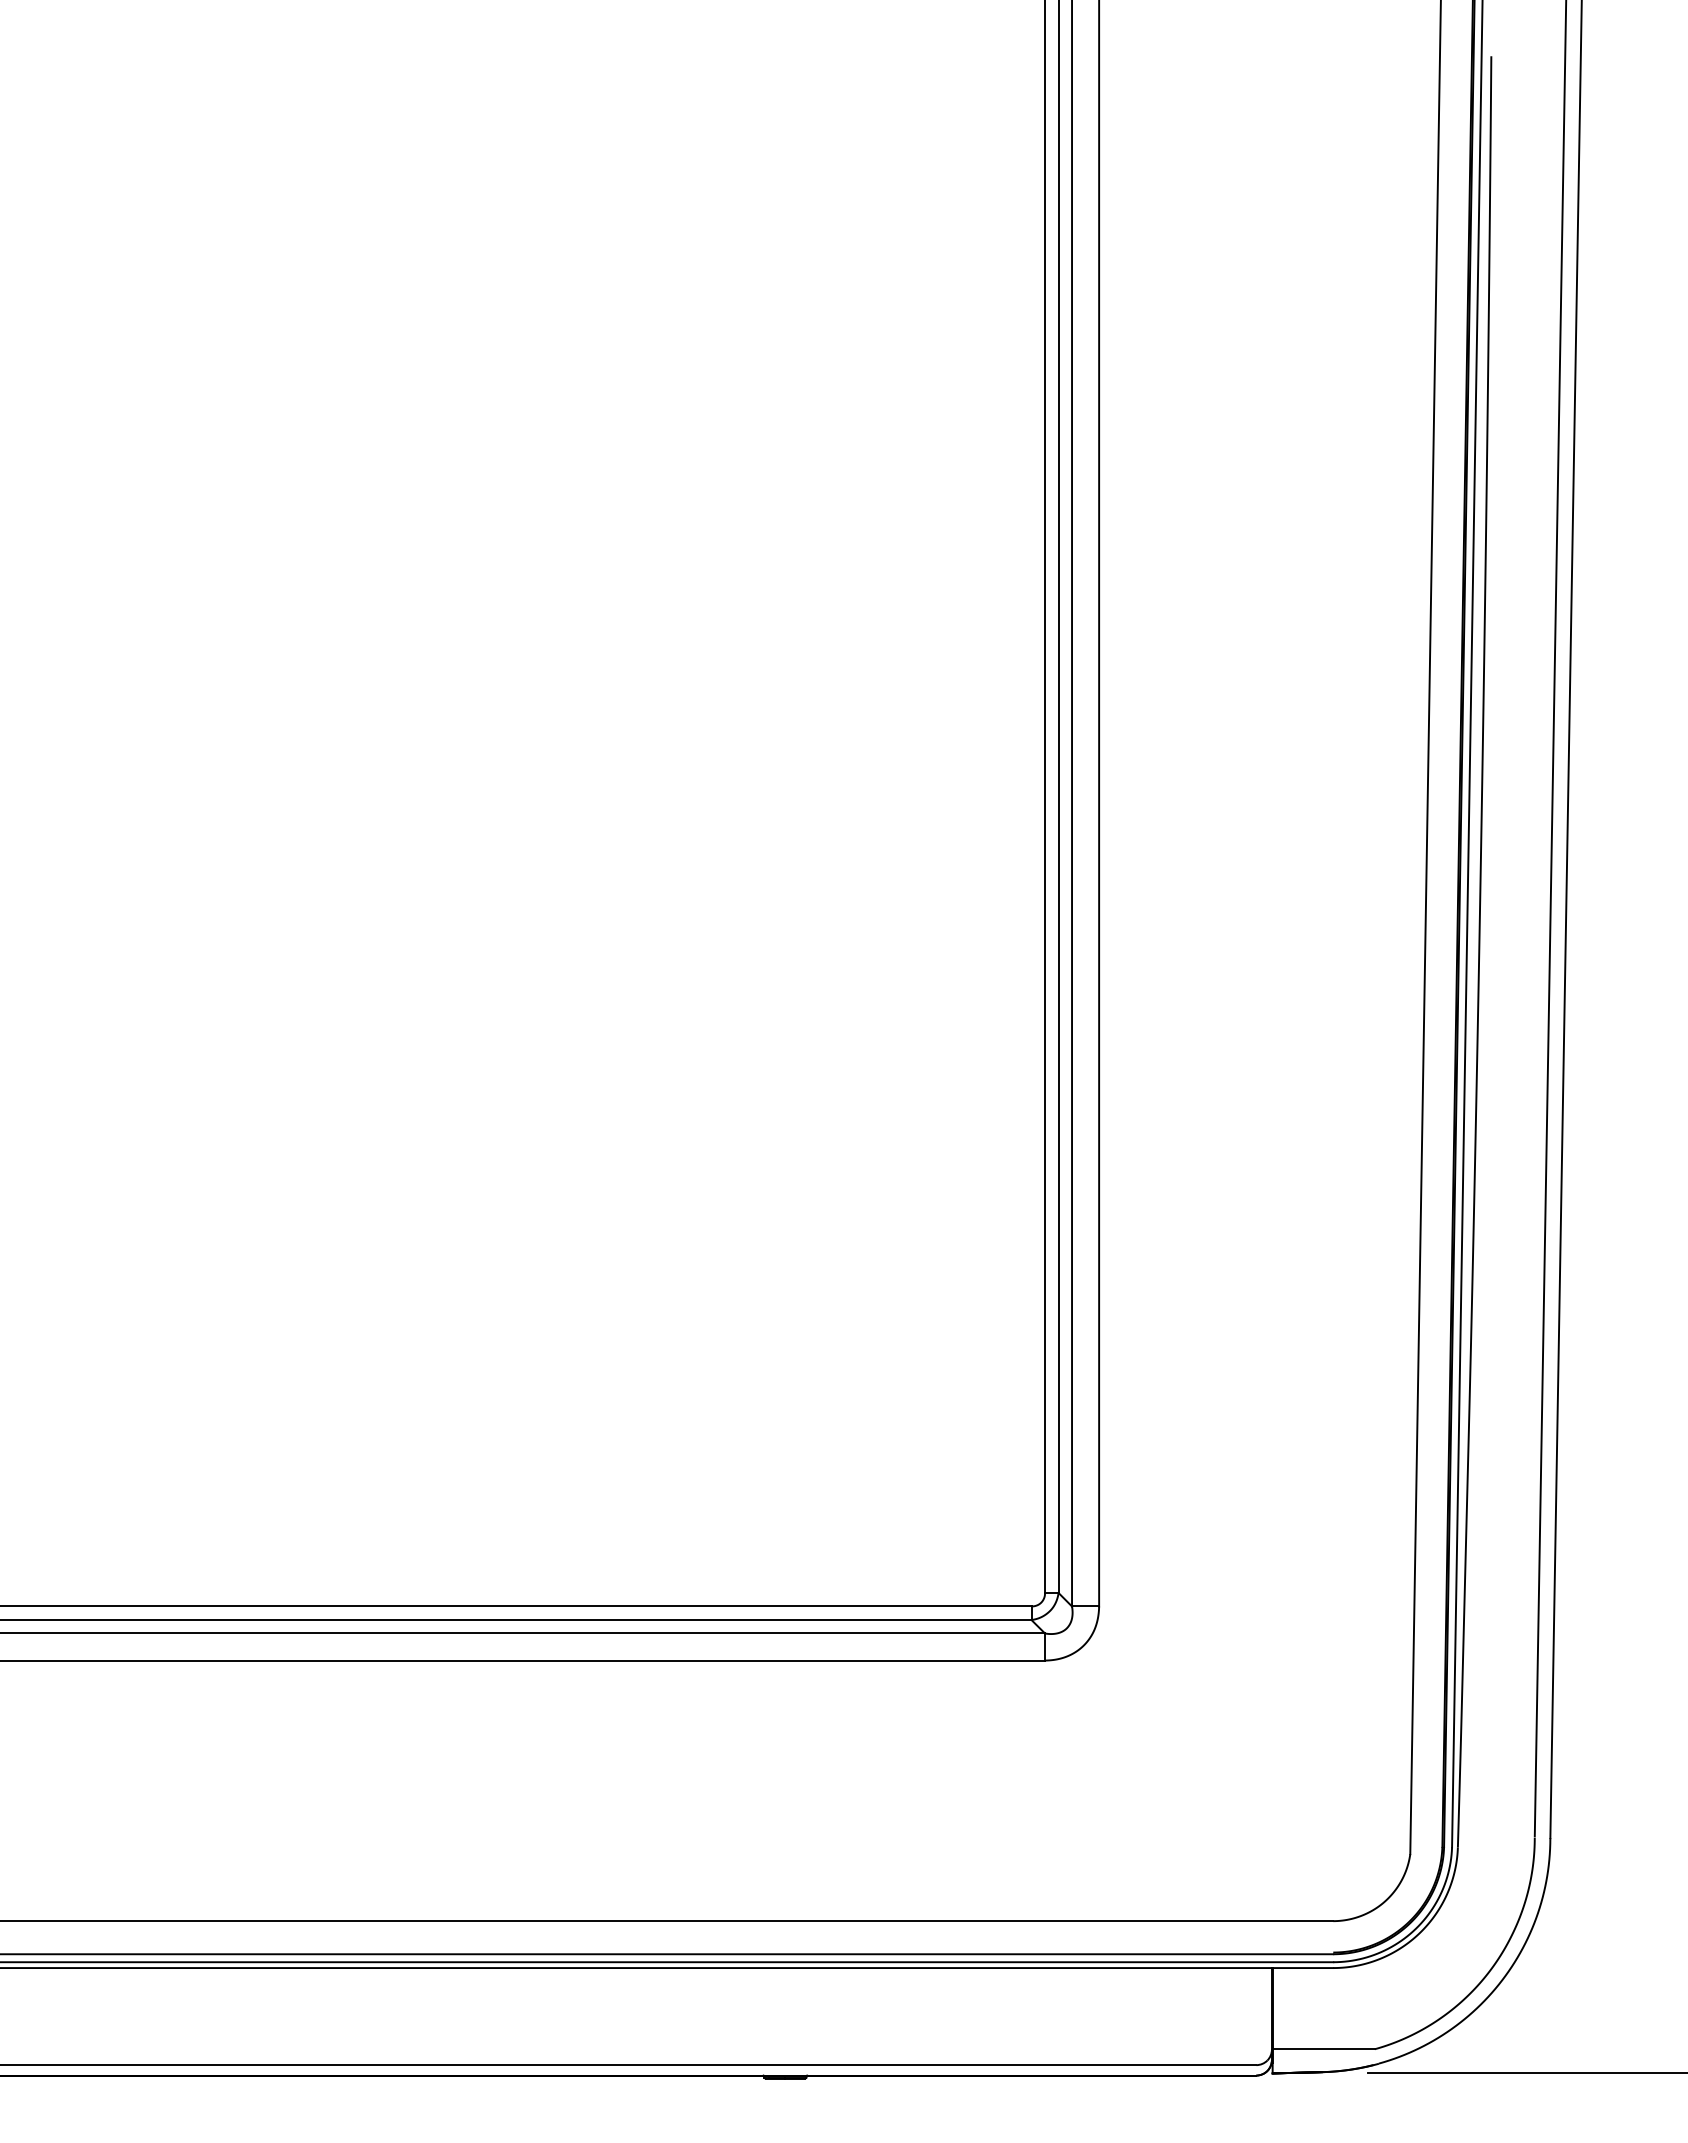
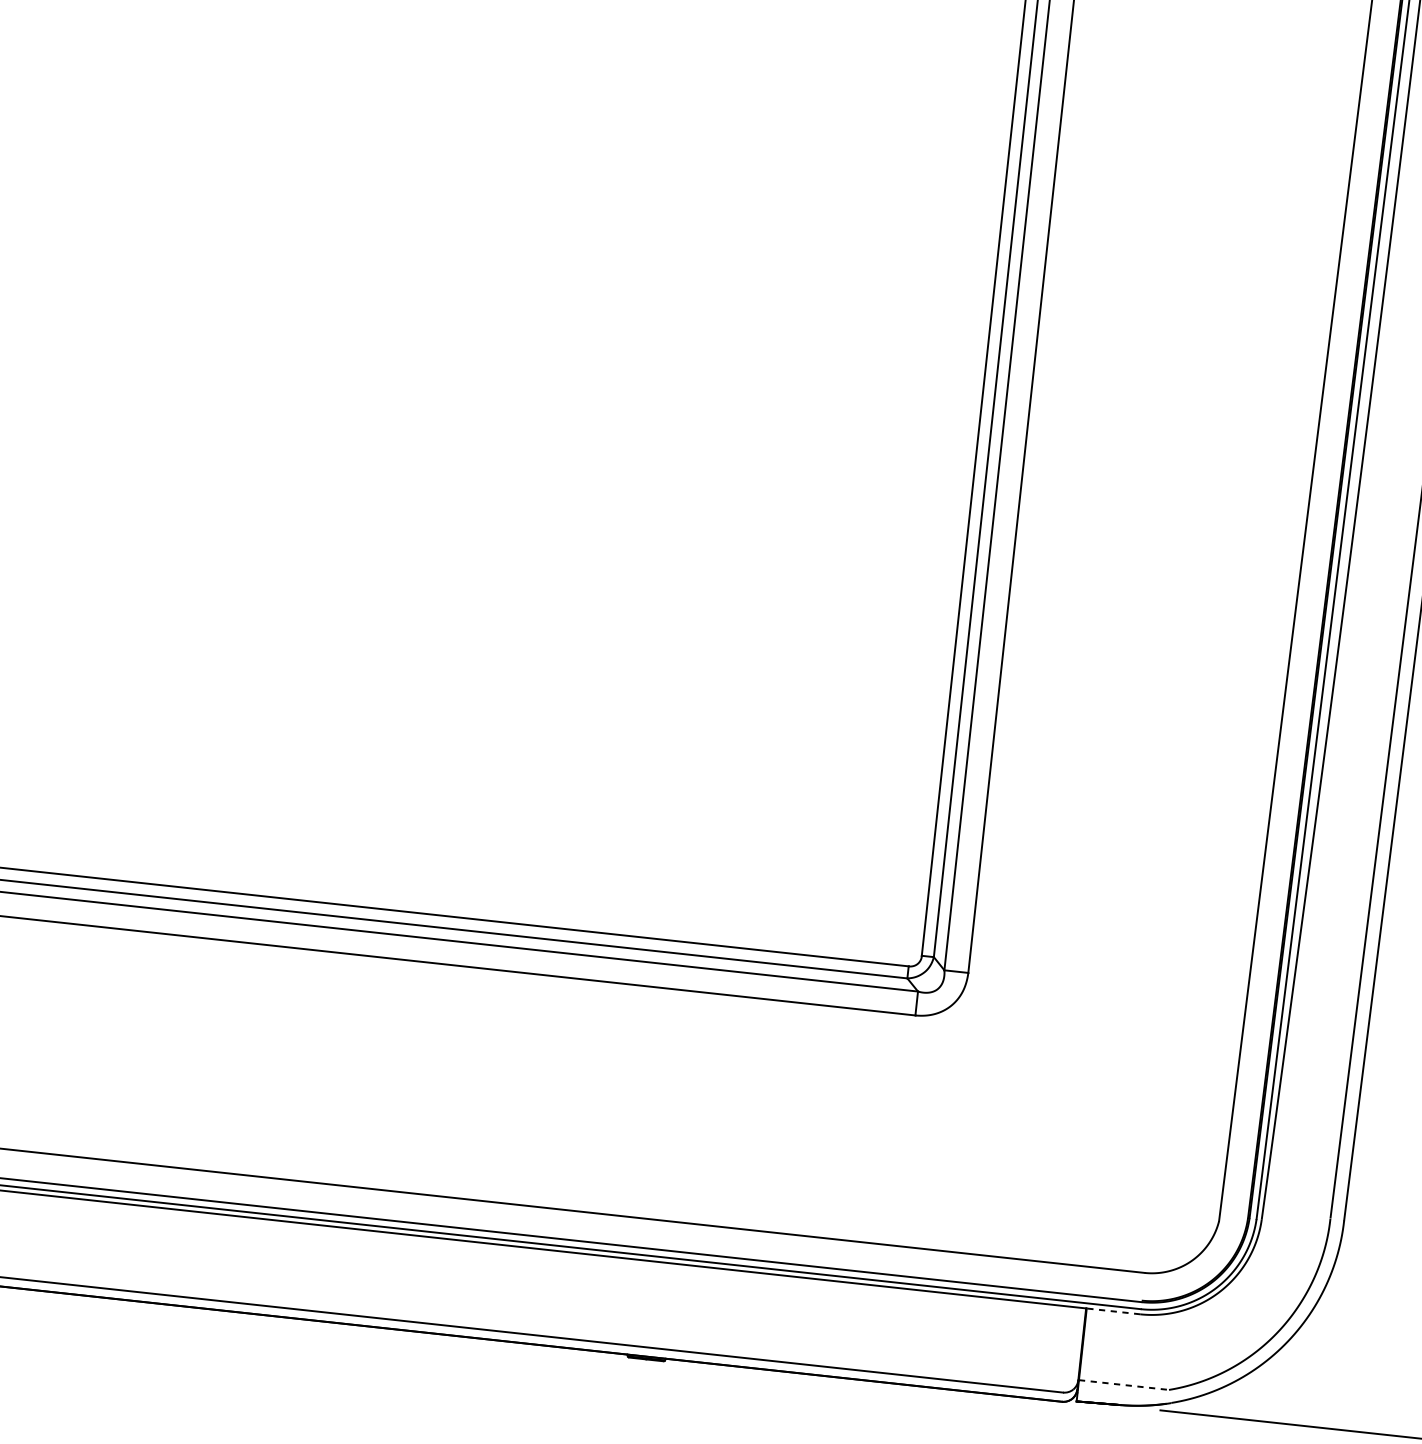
line: (1302, 1968) -> (1113, 1311), solid -> dashed
line: (1324, 2049) -> (1124, 1385), solid -> dashed

